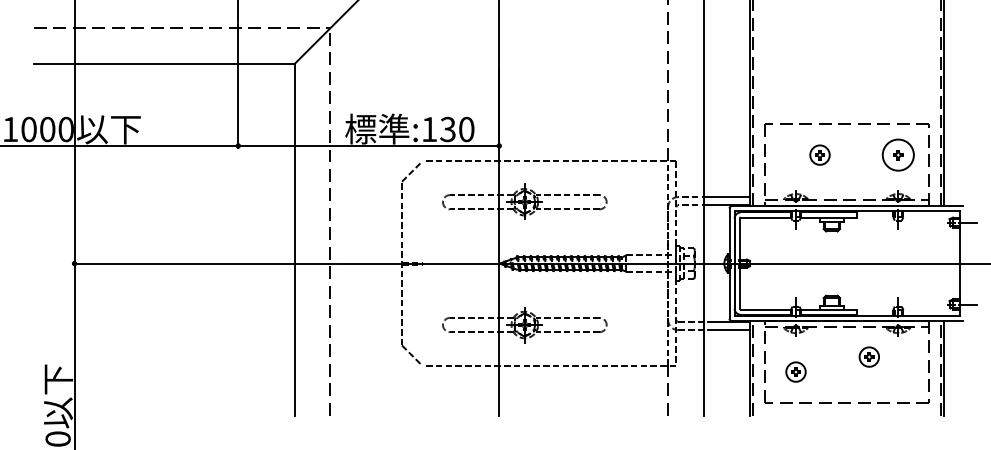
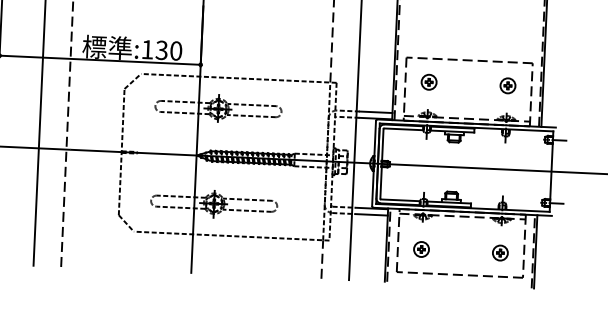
part: (819, 154) -> (428, 81), moved
circle: (898, 154) -> (508, 85), size x0.62
part: (868, 356) -> (499, 252), moved

